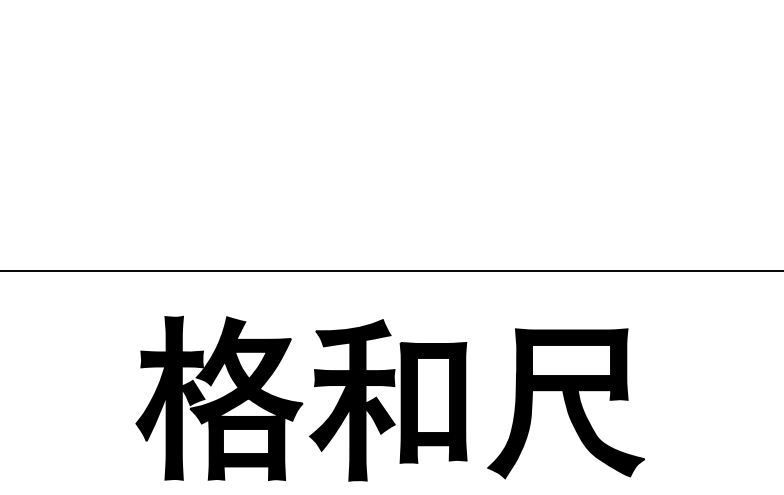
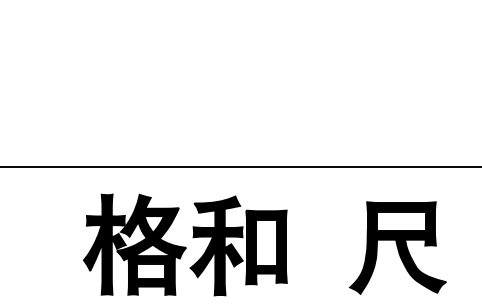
part: (565, 402) -> (397, 247), moved

